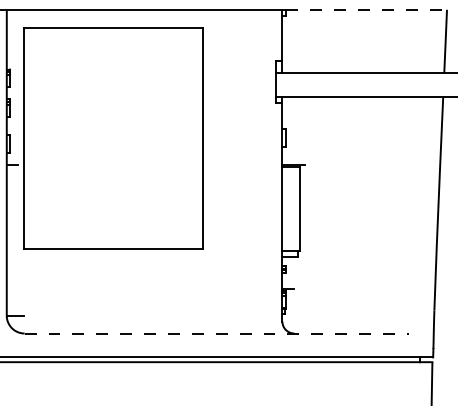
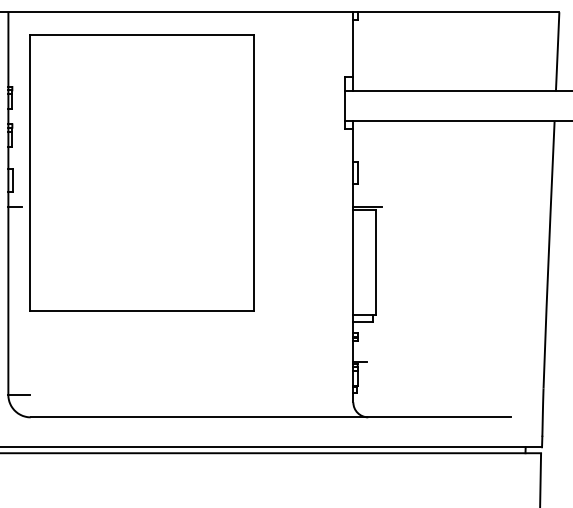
line: (366, 10) -> (458, 12), dashed -> solid
line: (217, 333) -> (271, 417), dashed -> solid

